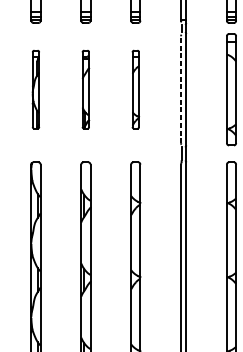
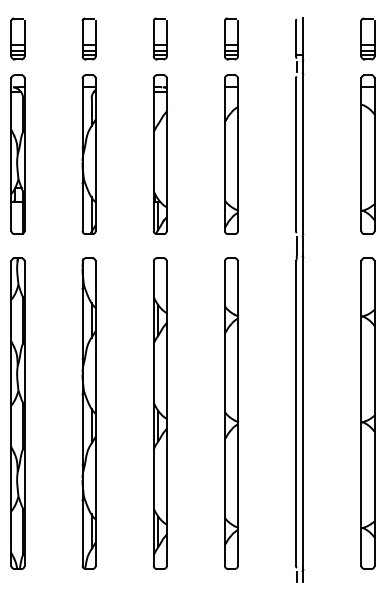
part: (35, 89) -> (88, 154), size x1.43
part: (85, 89) -> (159, 154), size x1.43
part: (135, 89) -> (231, 154), size x1.43
line: (181, 89) -> (296, 154), dashed -> solid

